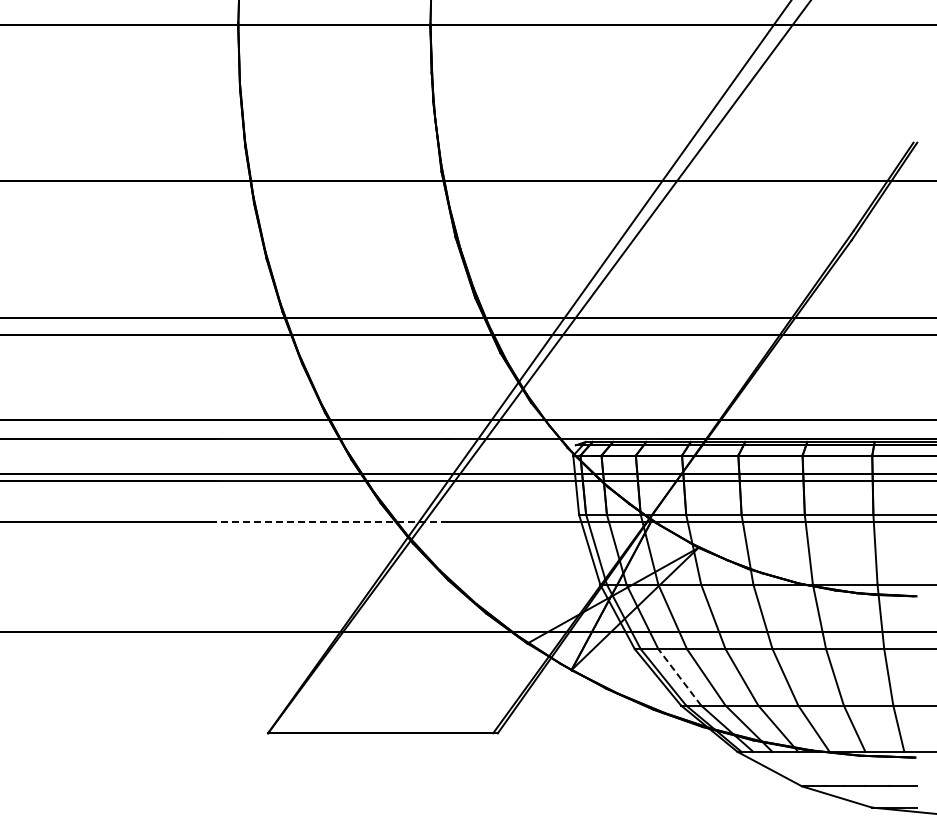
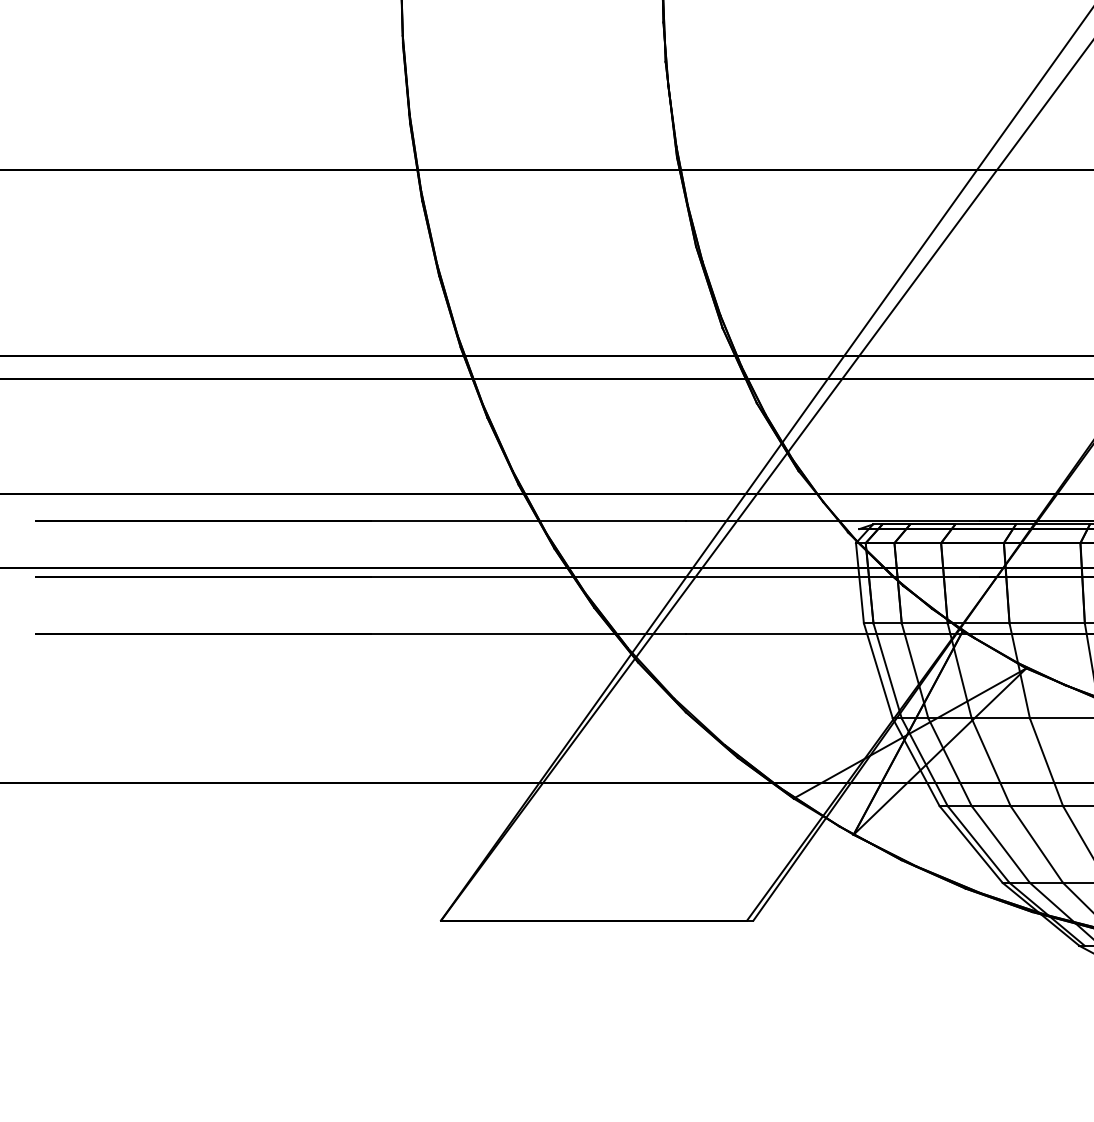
line: (332, 522) -> (528, 633), dashed -> solid
line: (679, 676) -> (1000, 843), dashed -> solid

